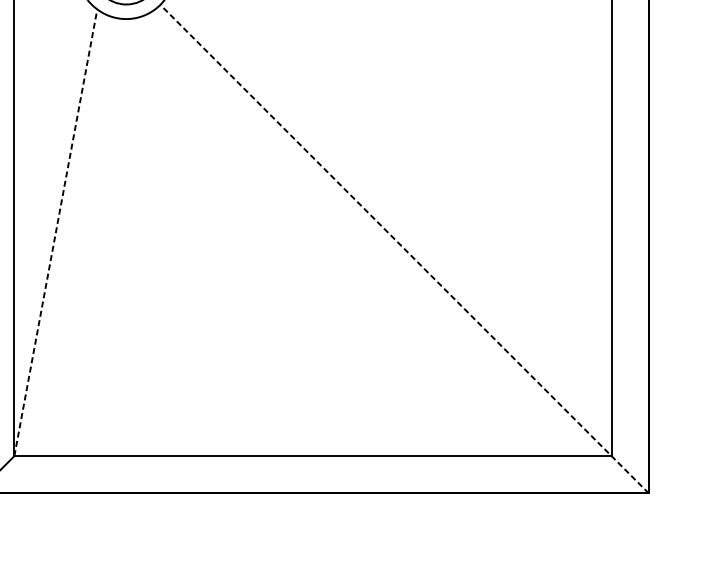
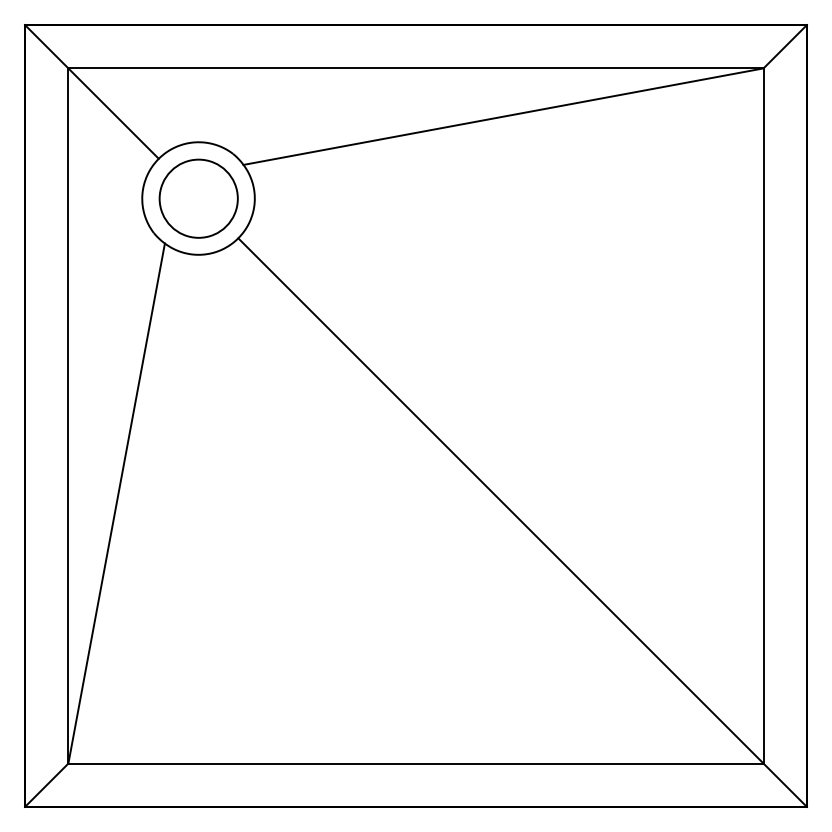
line: (55, 232) -> (116, 503), dashed -> solid
line: (404, 249) -> (522, 522), dashed -> solid

